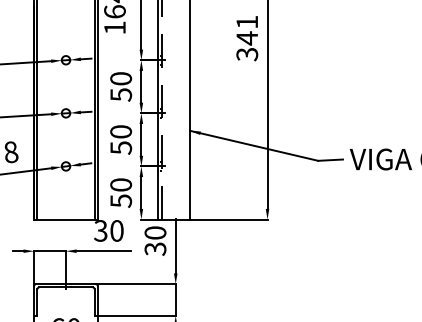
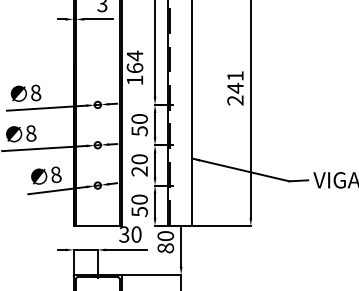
text: (247, 54) -> (235, 100), 341 -> 241
text: (120, 147) -> (139, 171), 50 -> 20
text: (155, 249) -> (165, 248), 30 -> 80

